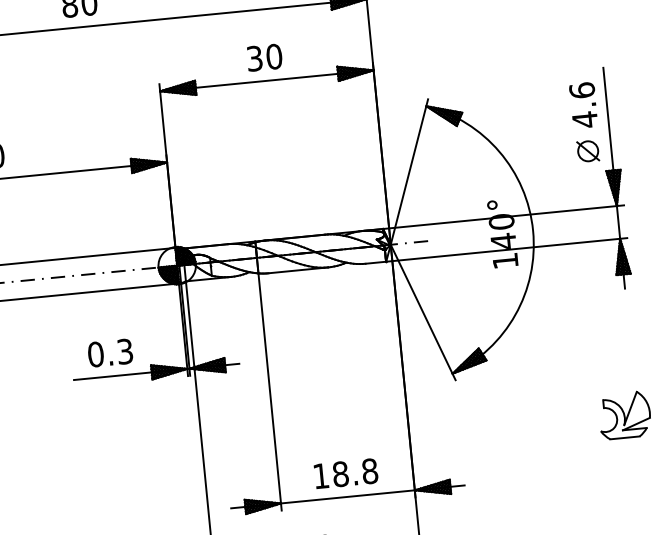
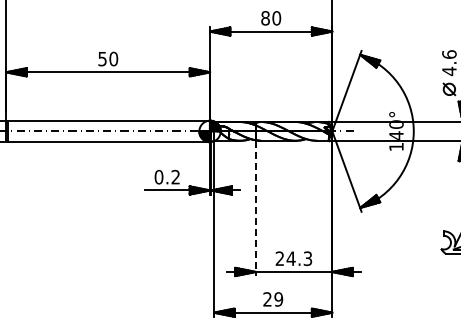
text: (254, 58) -> (265, 18), 30 -> 80
text: (124, 352) -> (175, 177), 0.3 -> 0.2
line: (269, 392) -> (255, 208), solid -> dashed
text: (344, 473) -> (293, 258), 18.8 -> 24.3

